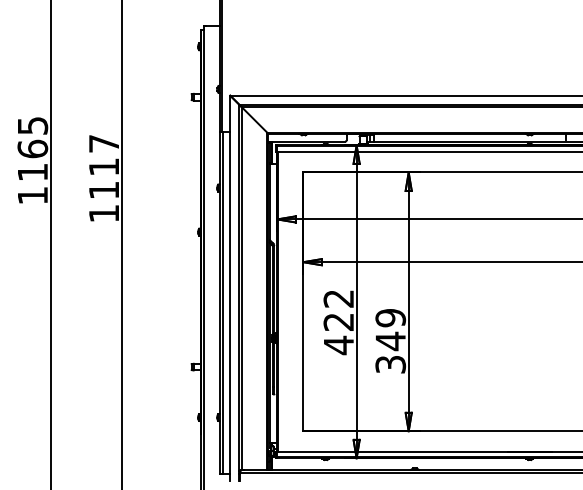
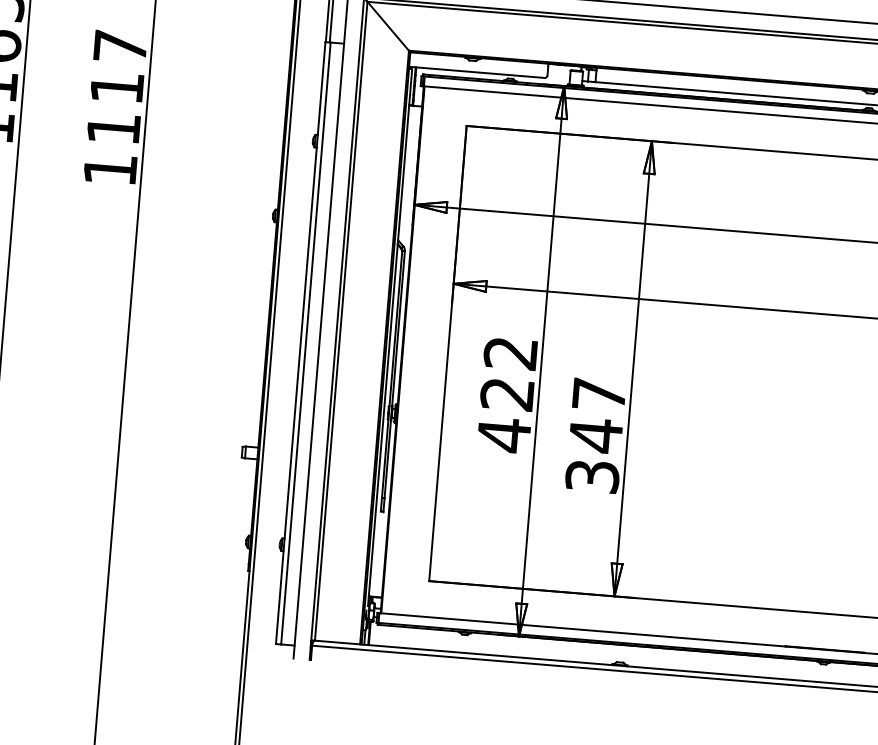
text: (390, 318) -> (598, 395), 349 -> 347

